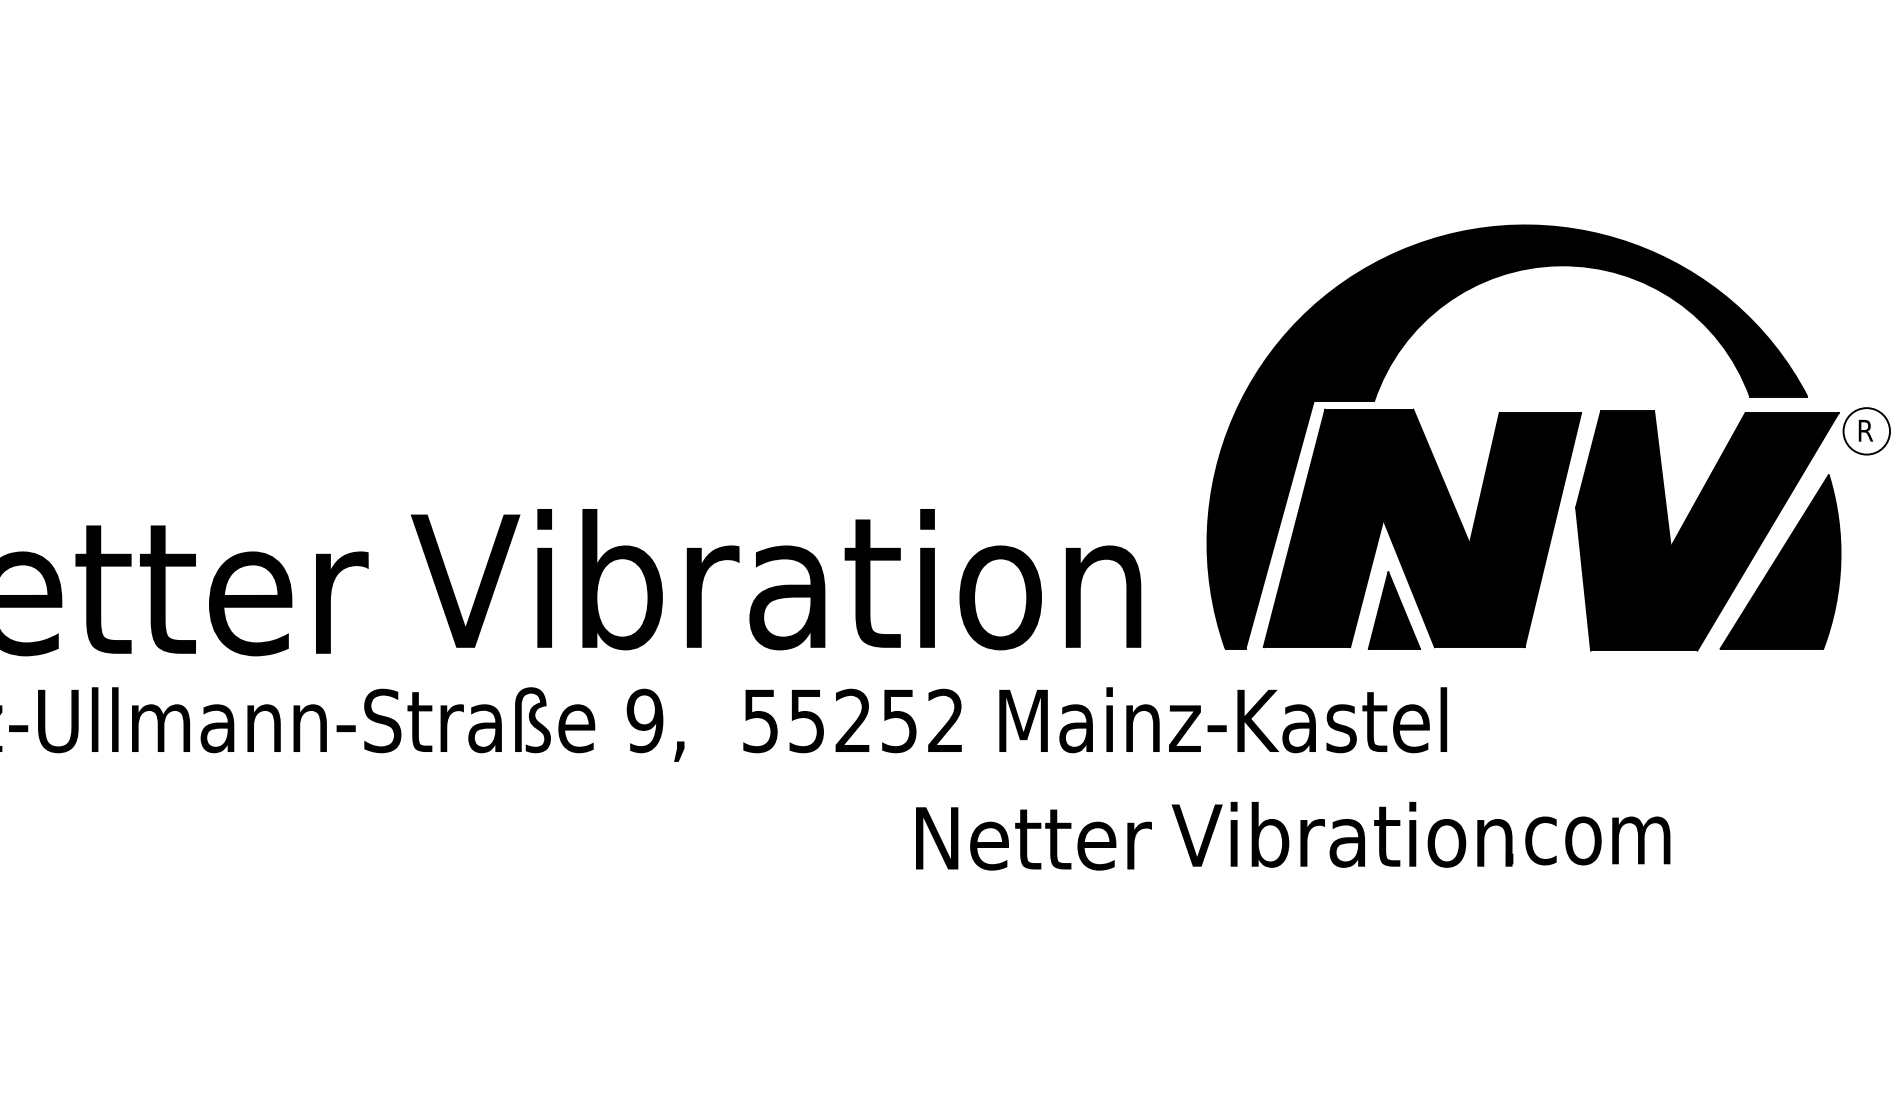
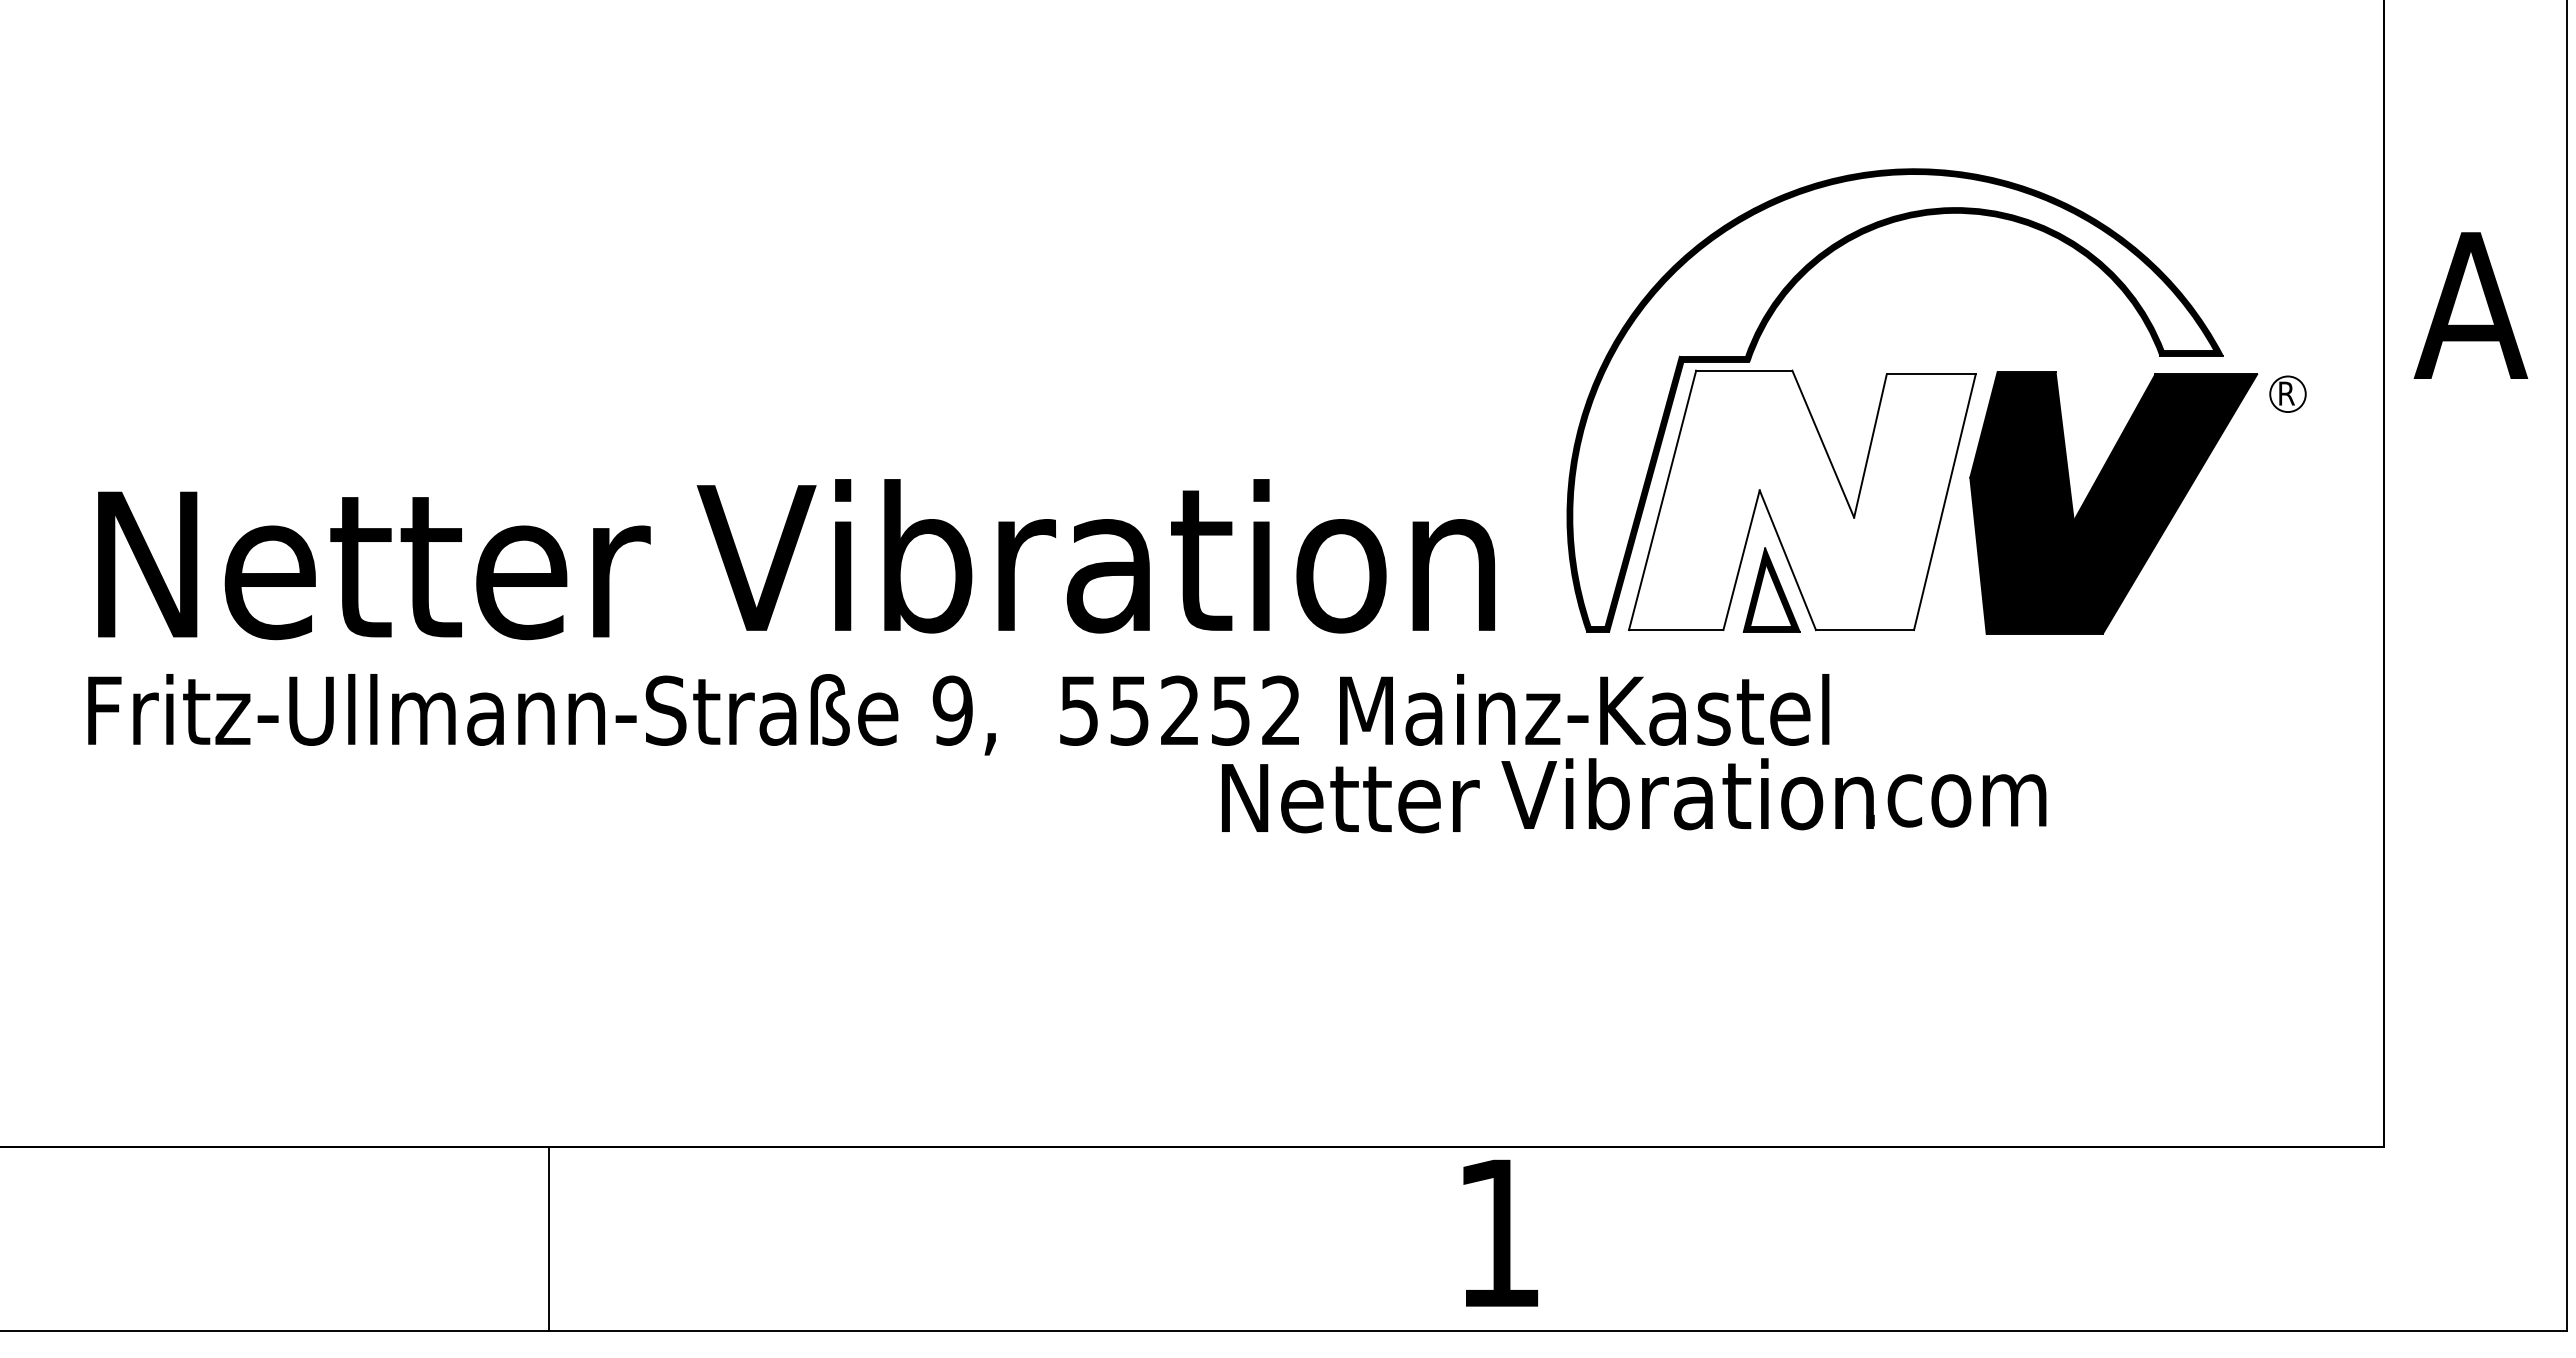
circle: (1866, 430) -> (2287, 393), size x0.7
fill: (1505, 437) -> (1893, 400), removed
fill: (1422, 528) -> (1802, 500), removed
part: (1780, 561) -> (2193, 536), removed
fill: (1393, 615) -> (1770, 595), removed
text: (1293, 836) -> (1634, 795), moved

